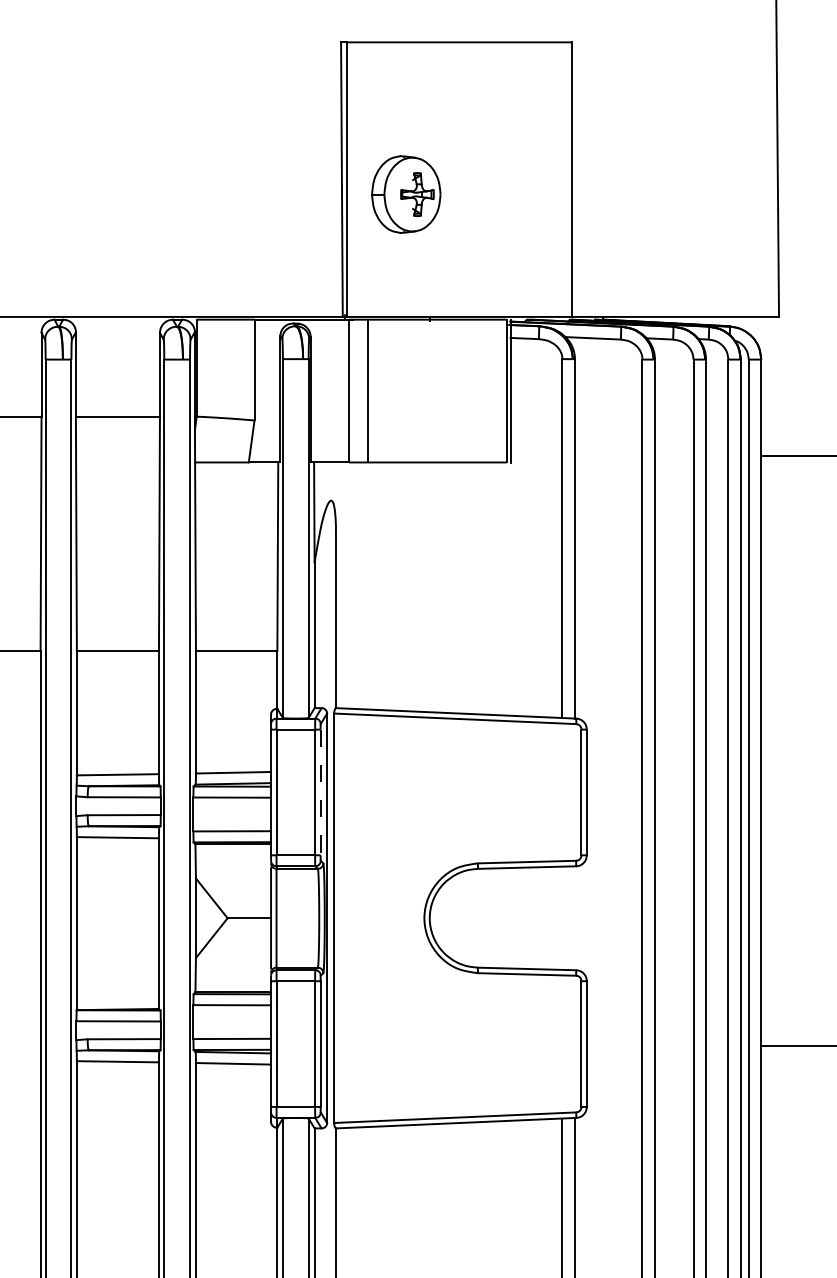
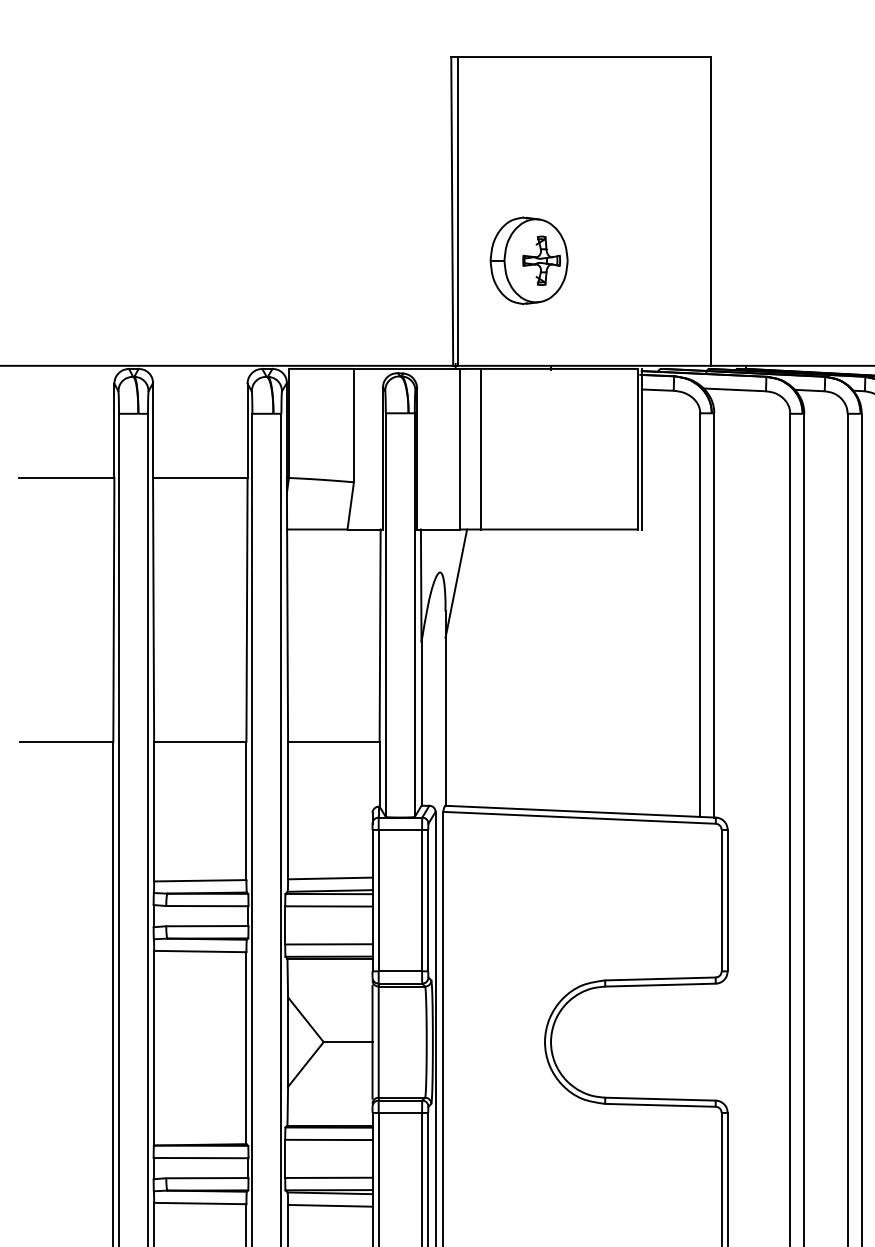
part: (406, 194) -> (529, 260), moved
line: (345, 510) -> (456, 583), added
line: (320, 792) -> (428, 900), dashed -> solid

